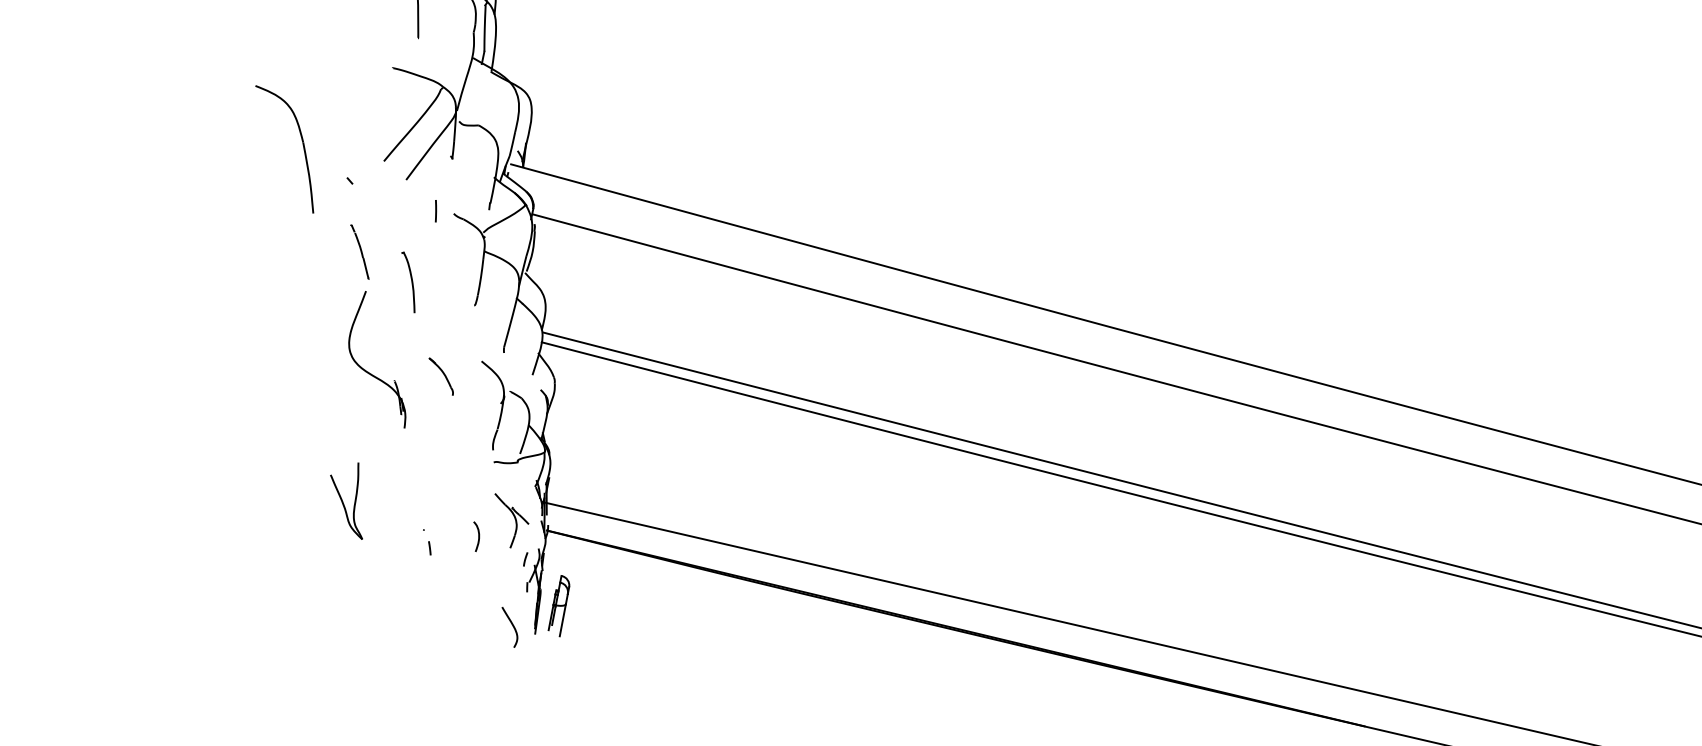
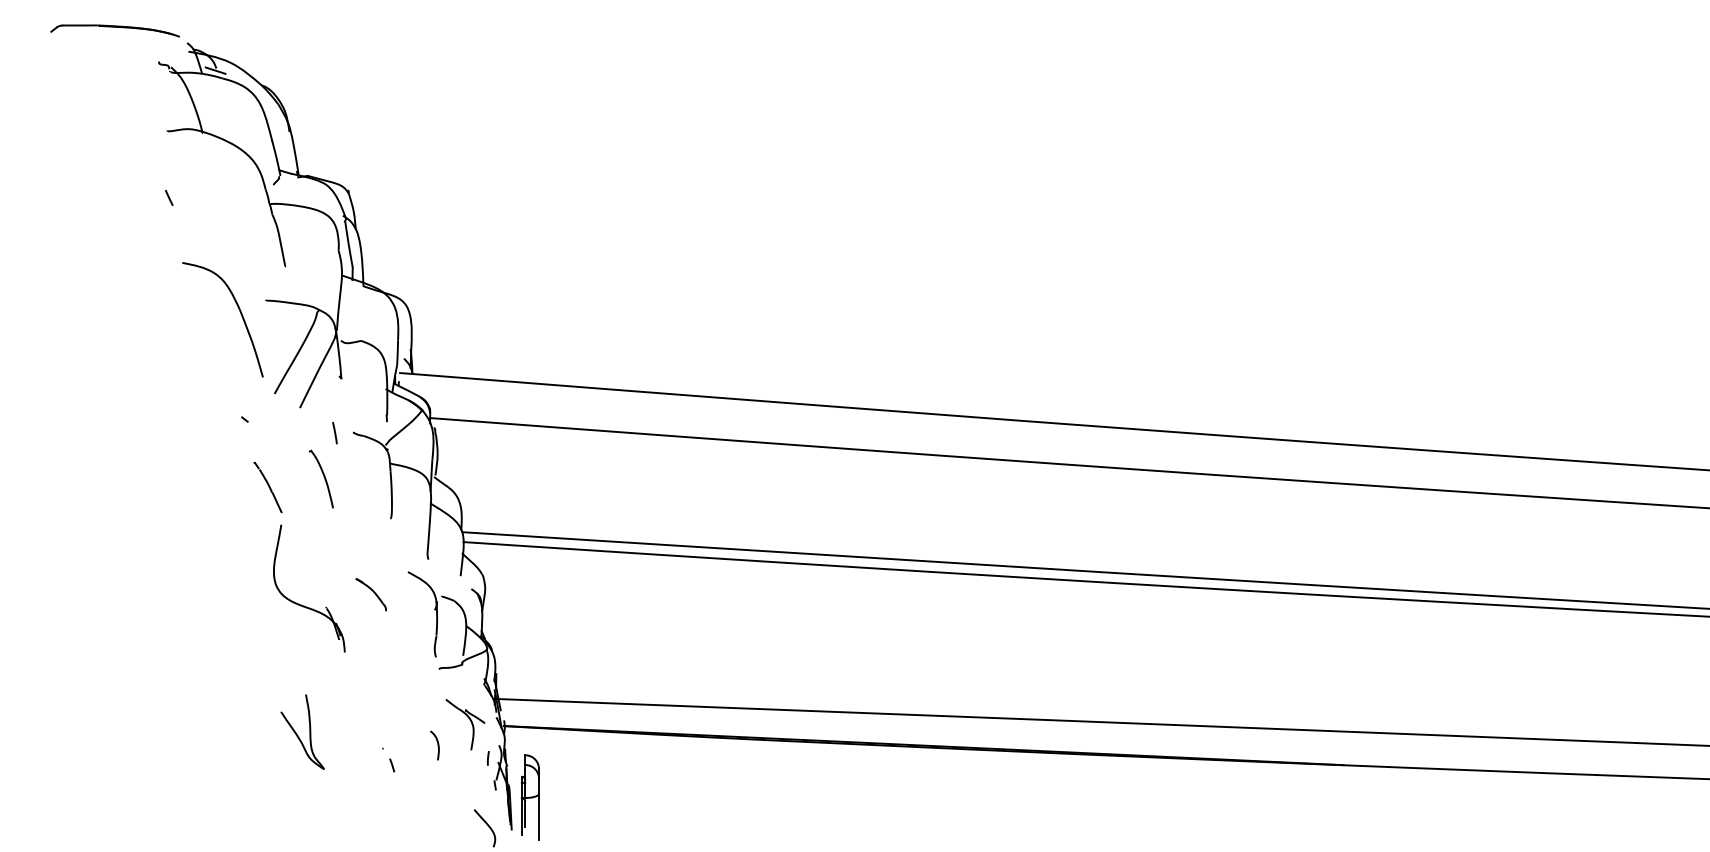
part: (303, 147) -> (240, 314), moved
part: (407, 281) -> (320, 478), moved
part: (558, 605) -> (529, 797), size x1.43

